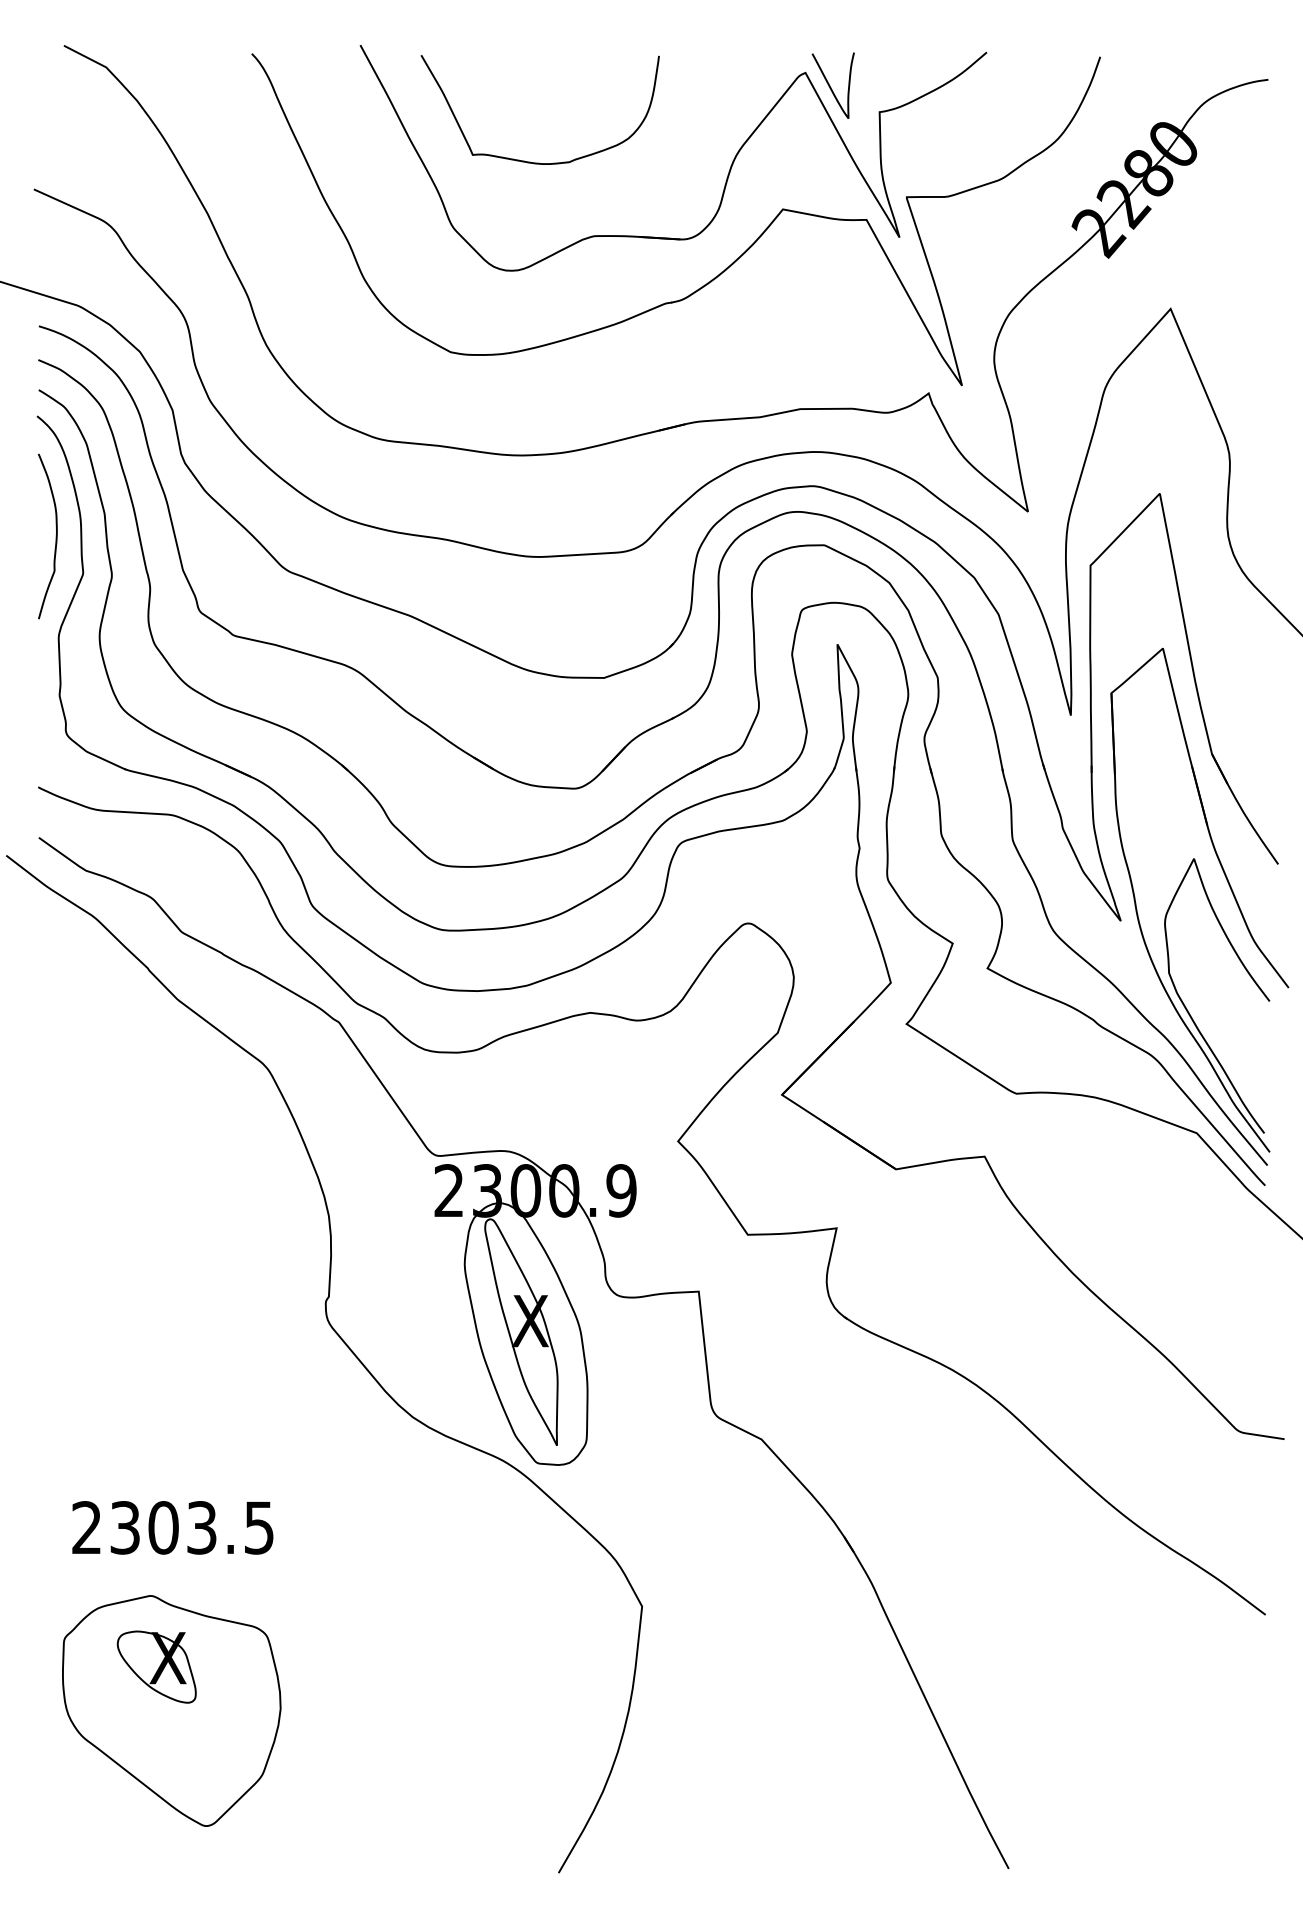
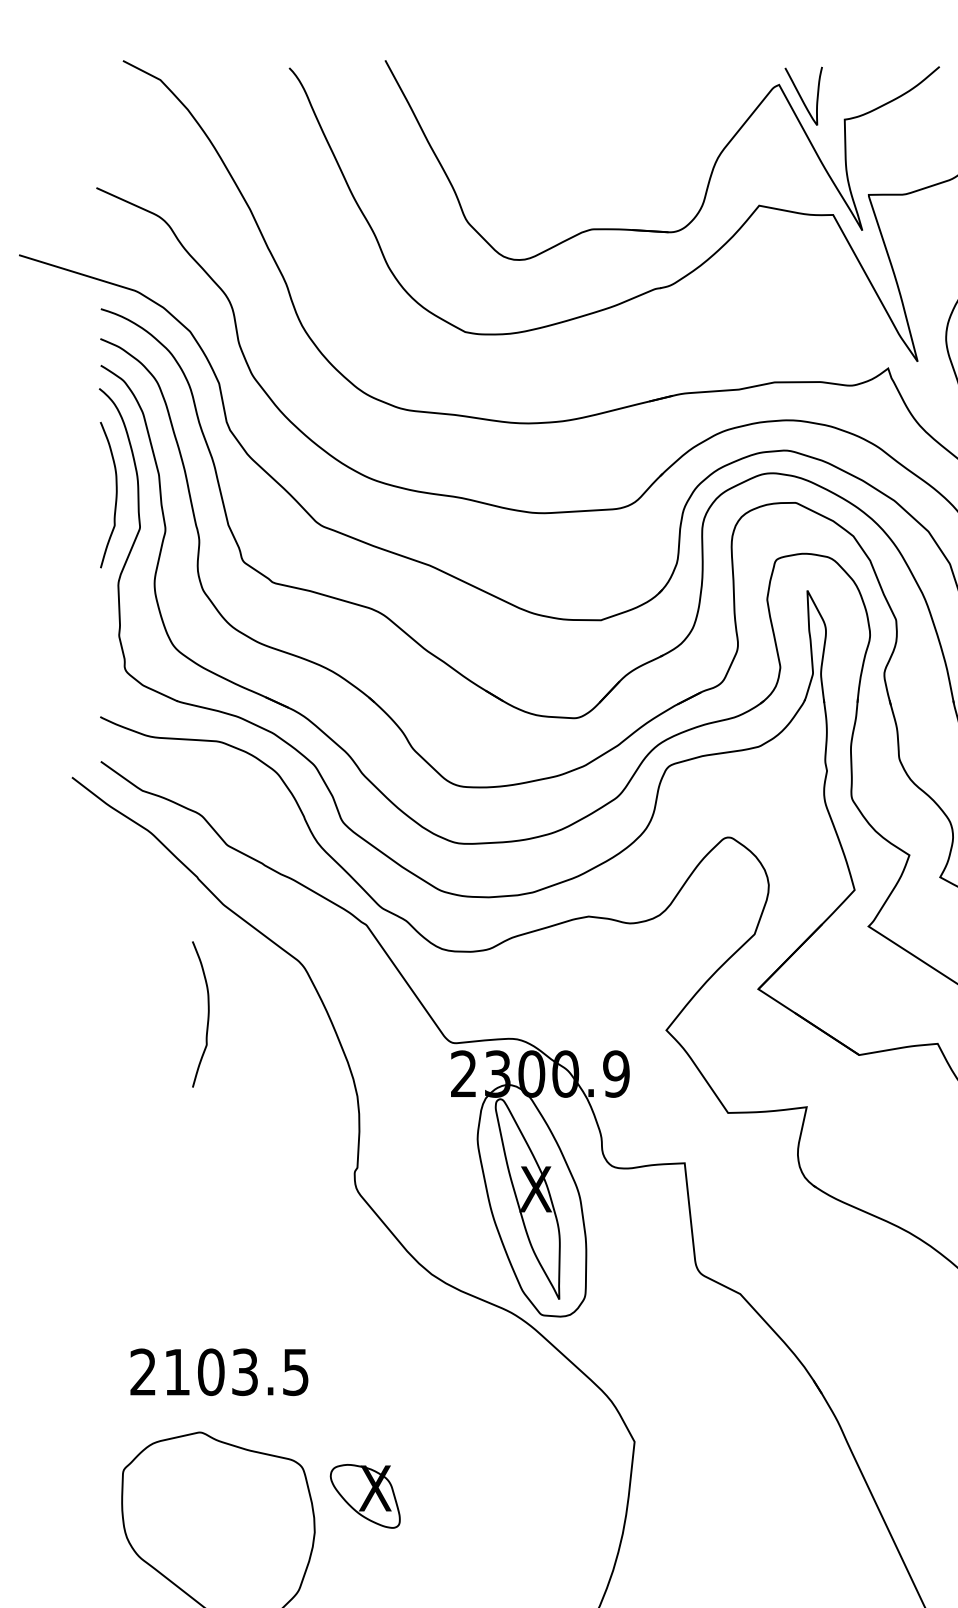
curve: (530, 161) -> (535, 163), removed
curve: (159, 1123) -> (207, 1014), added
text: (124, 1527) -> (176, 1371), 2303.5 -> 2103.5
part: (156, 1666) -> (365, 1495), moved

